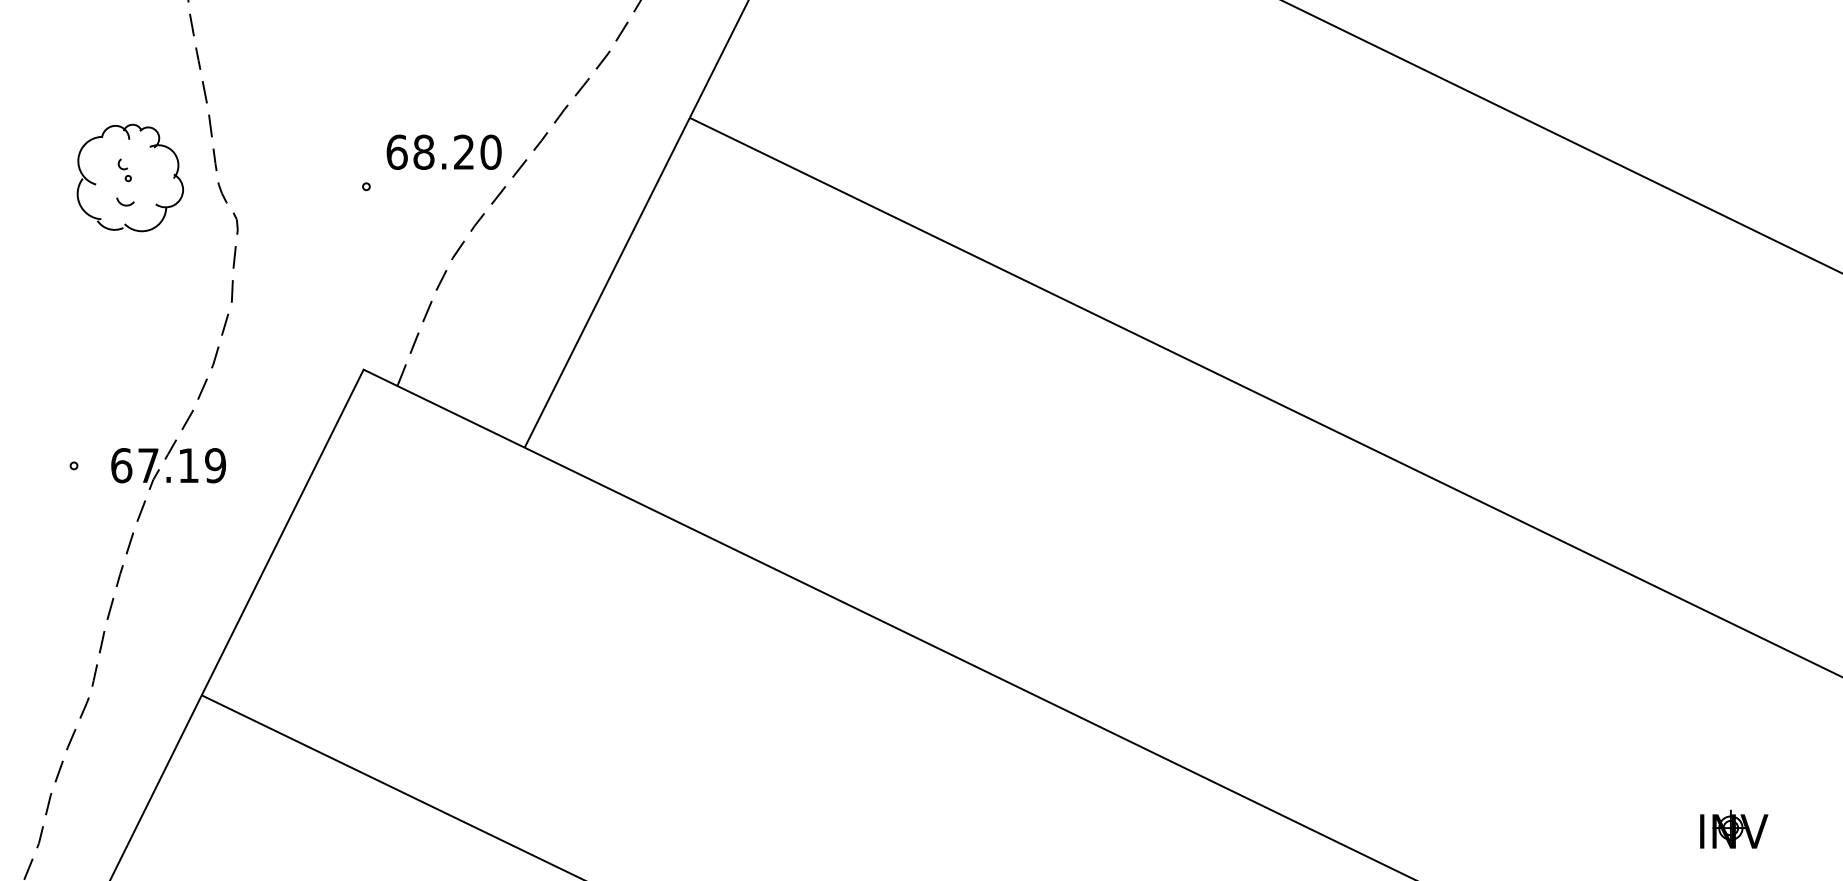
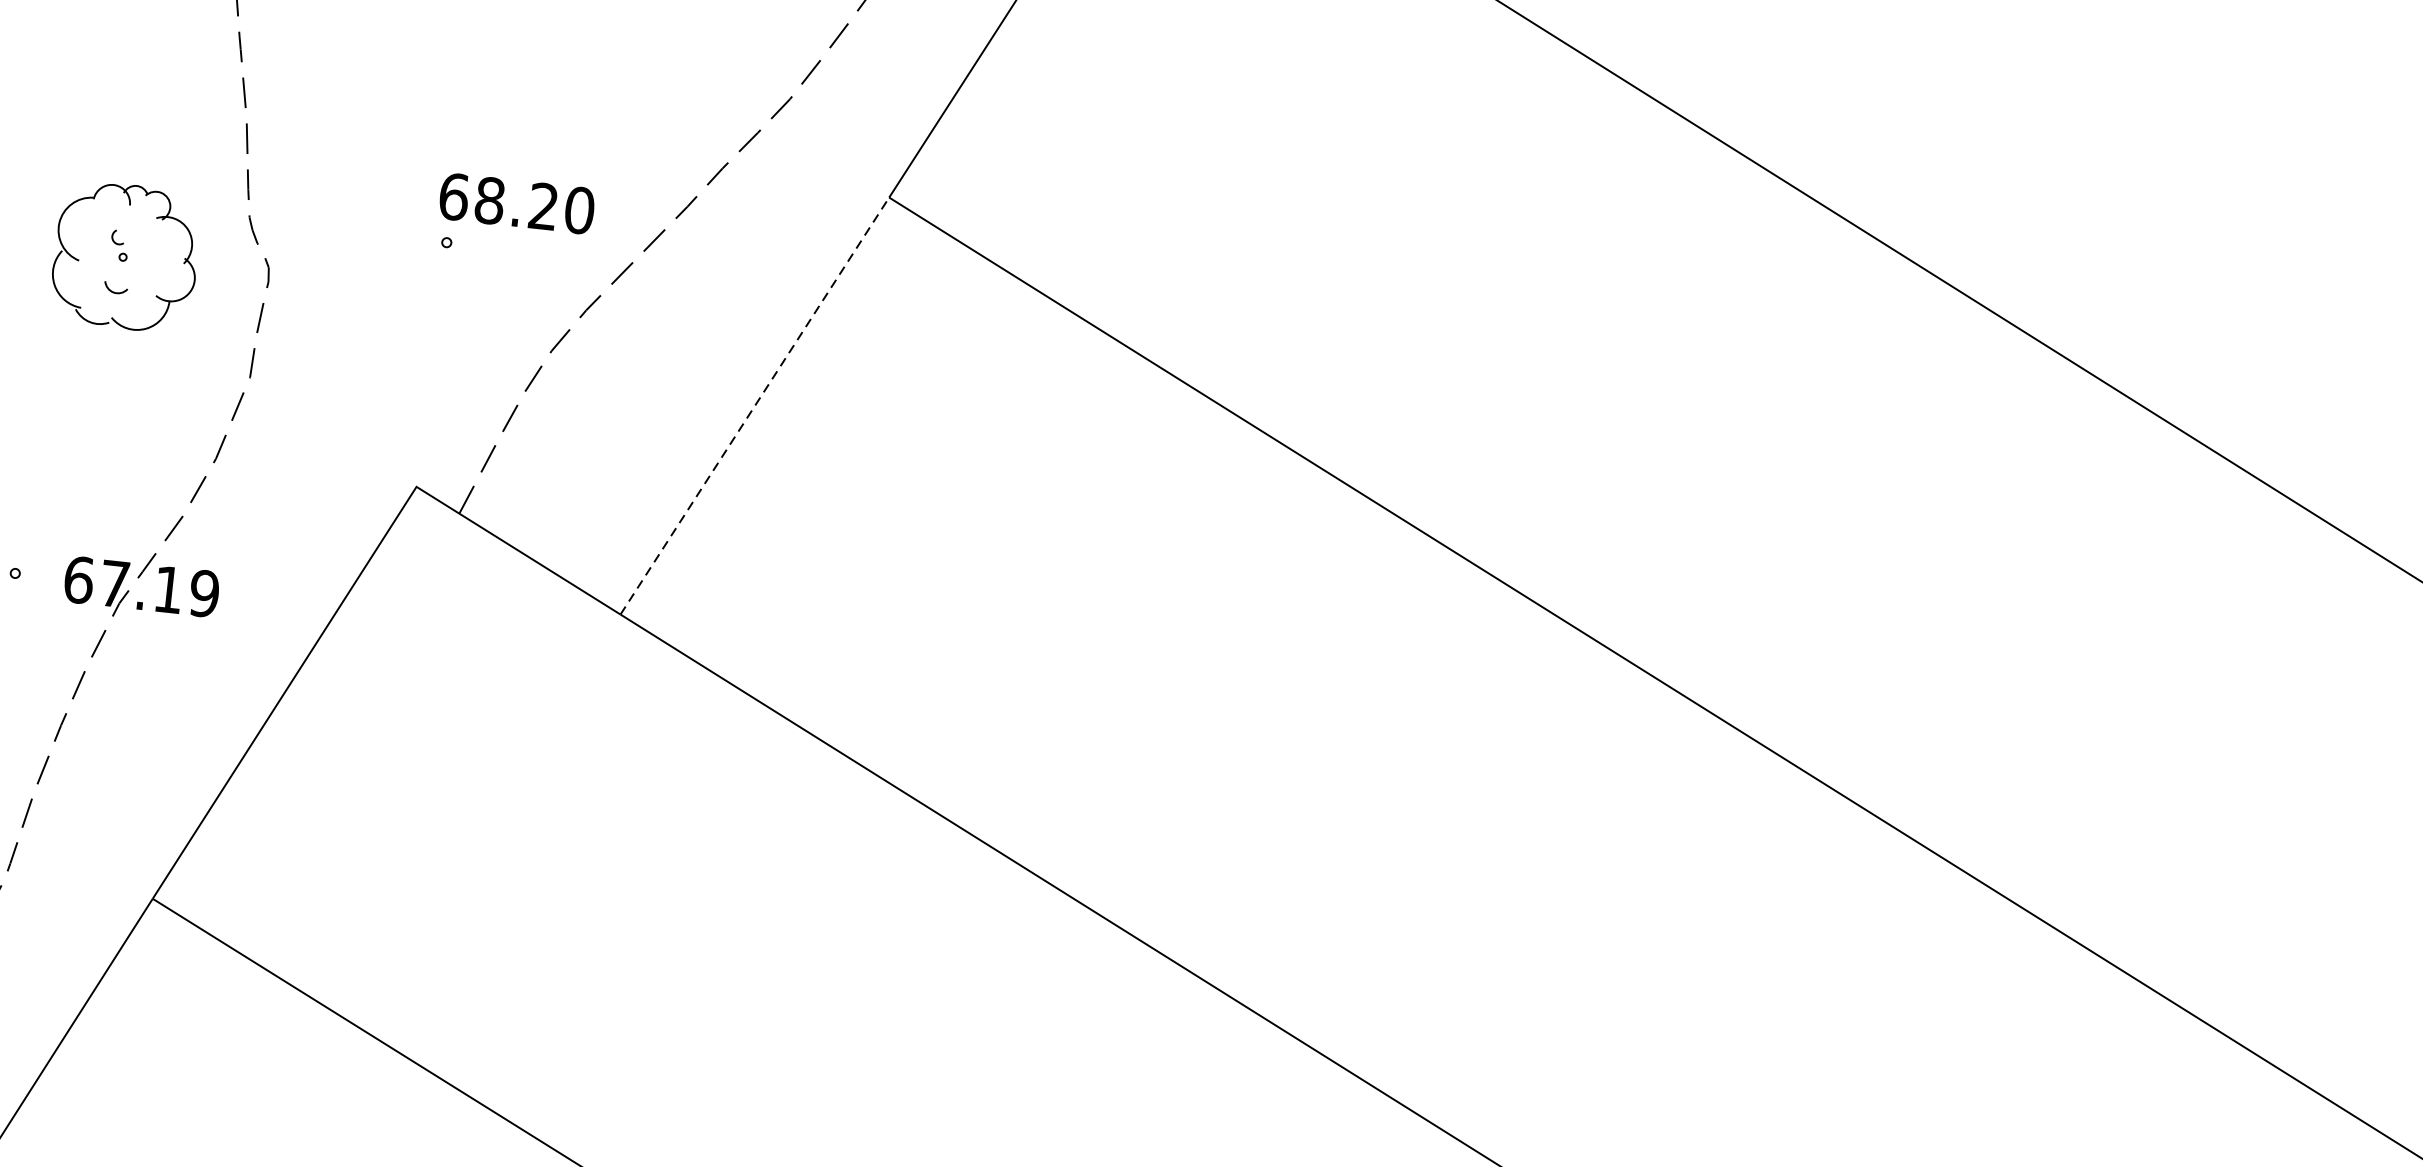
text: (443, 151) -> (516, 202), moved
part: (129, 177) -> (124, 256), moved
line: (607, 282) -> (755, 405), solid -> dashed

